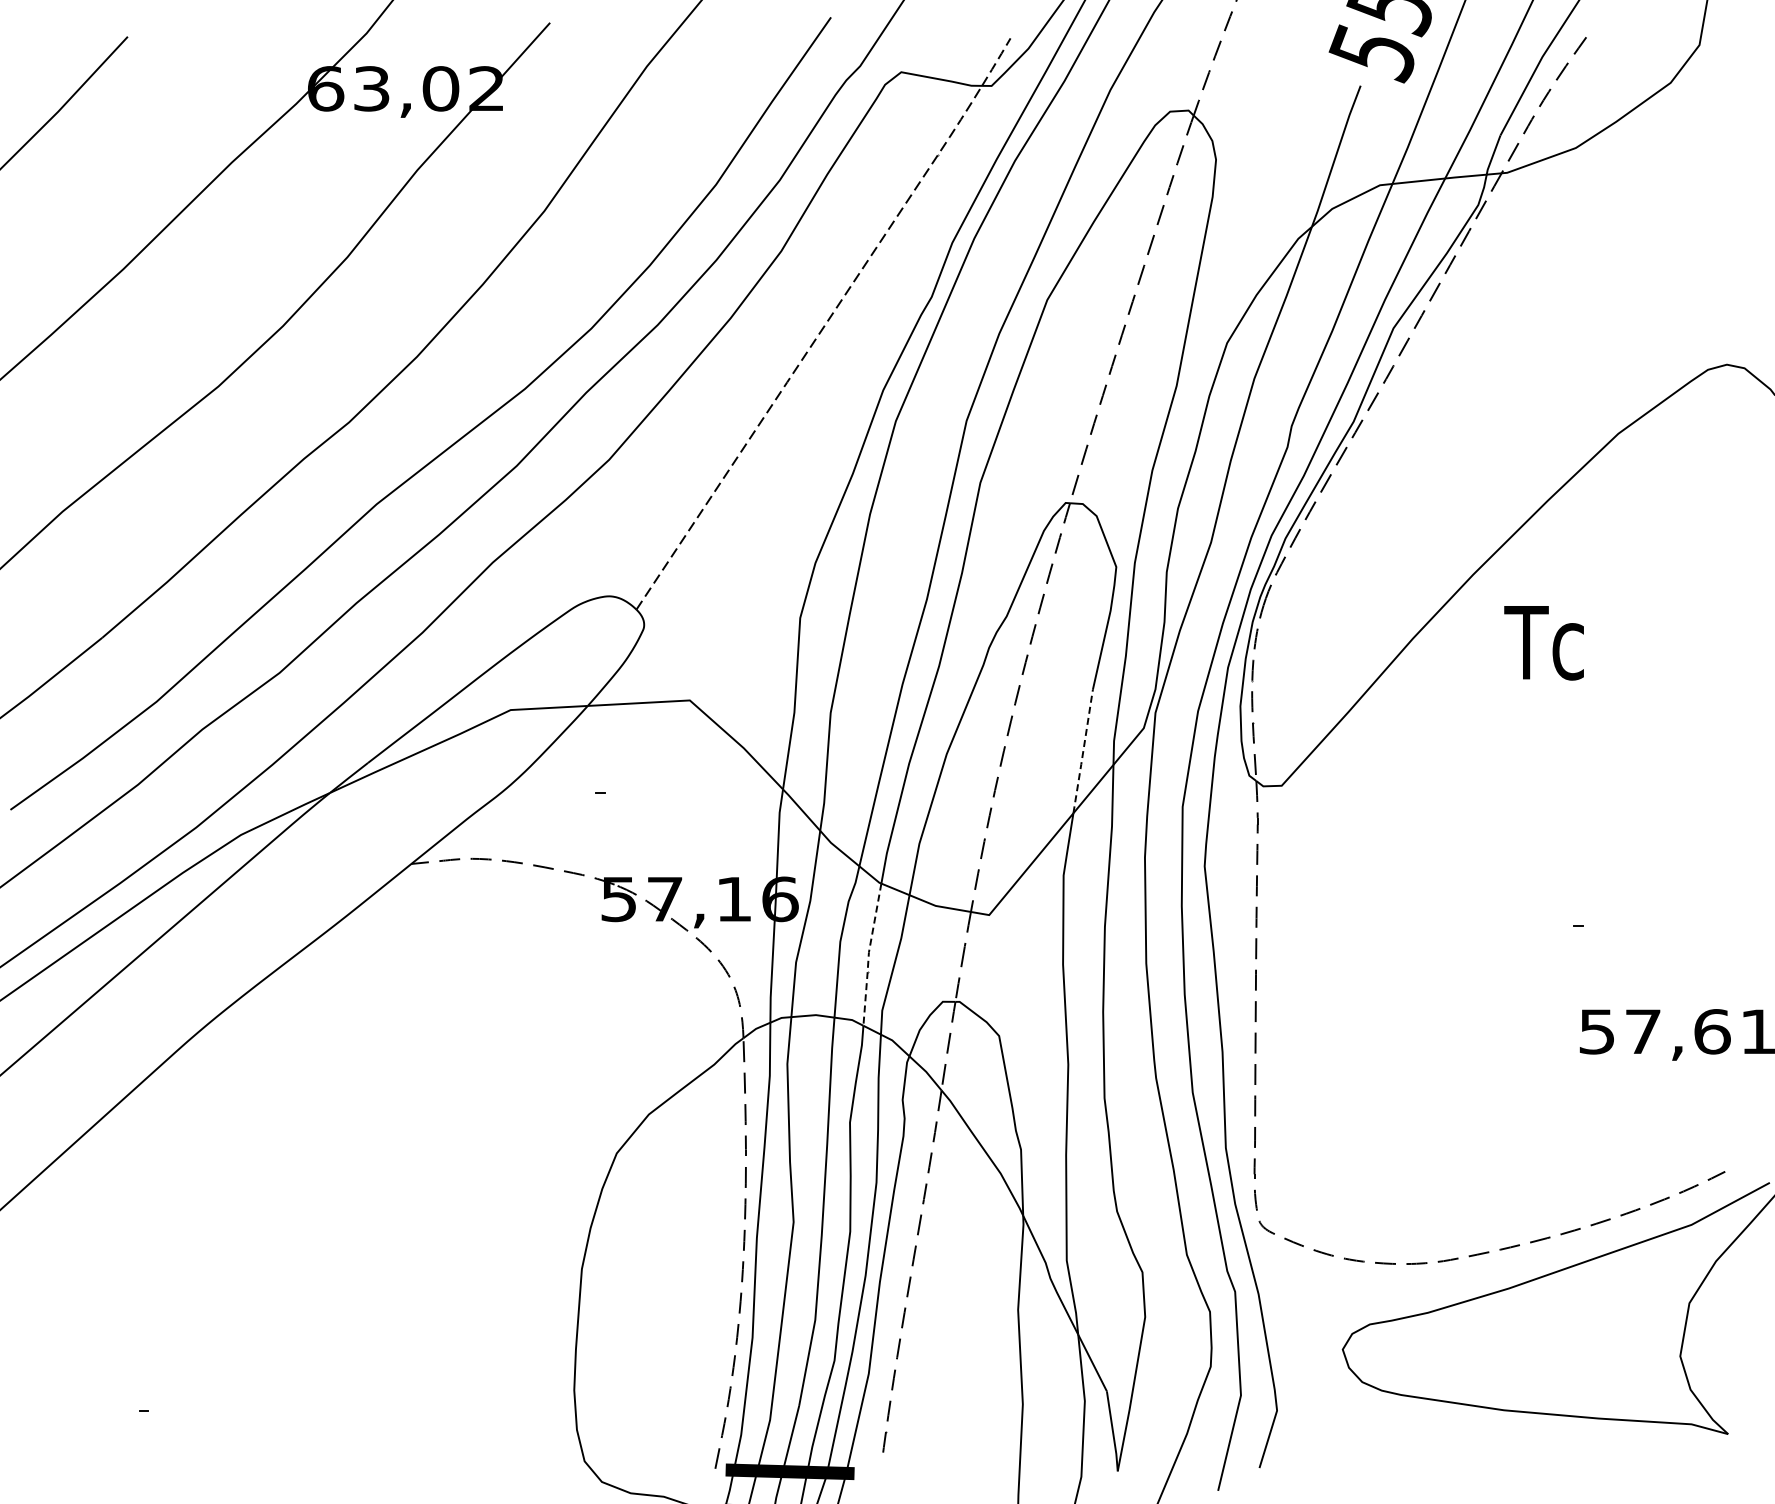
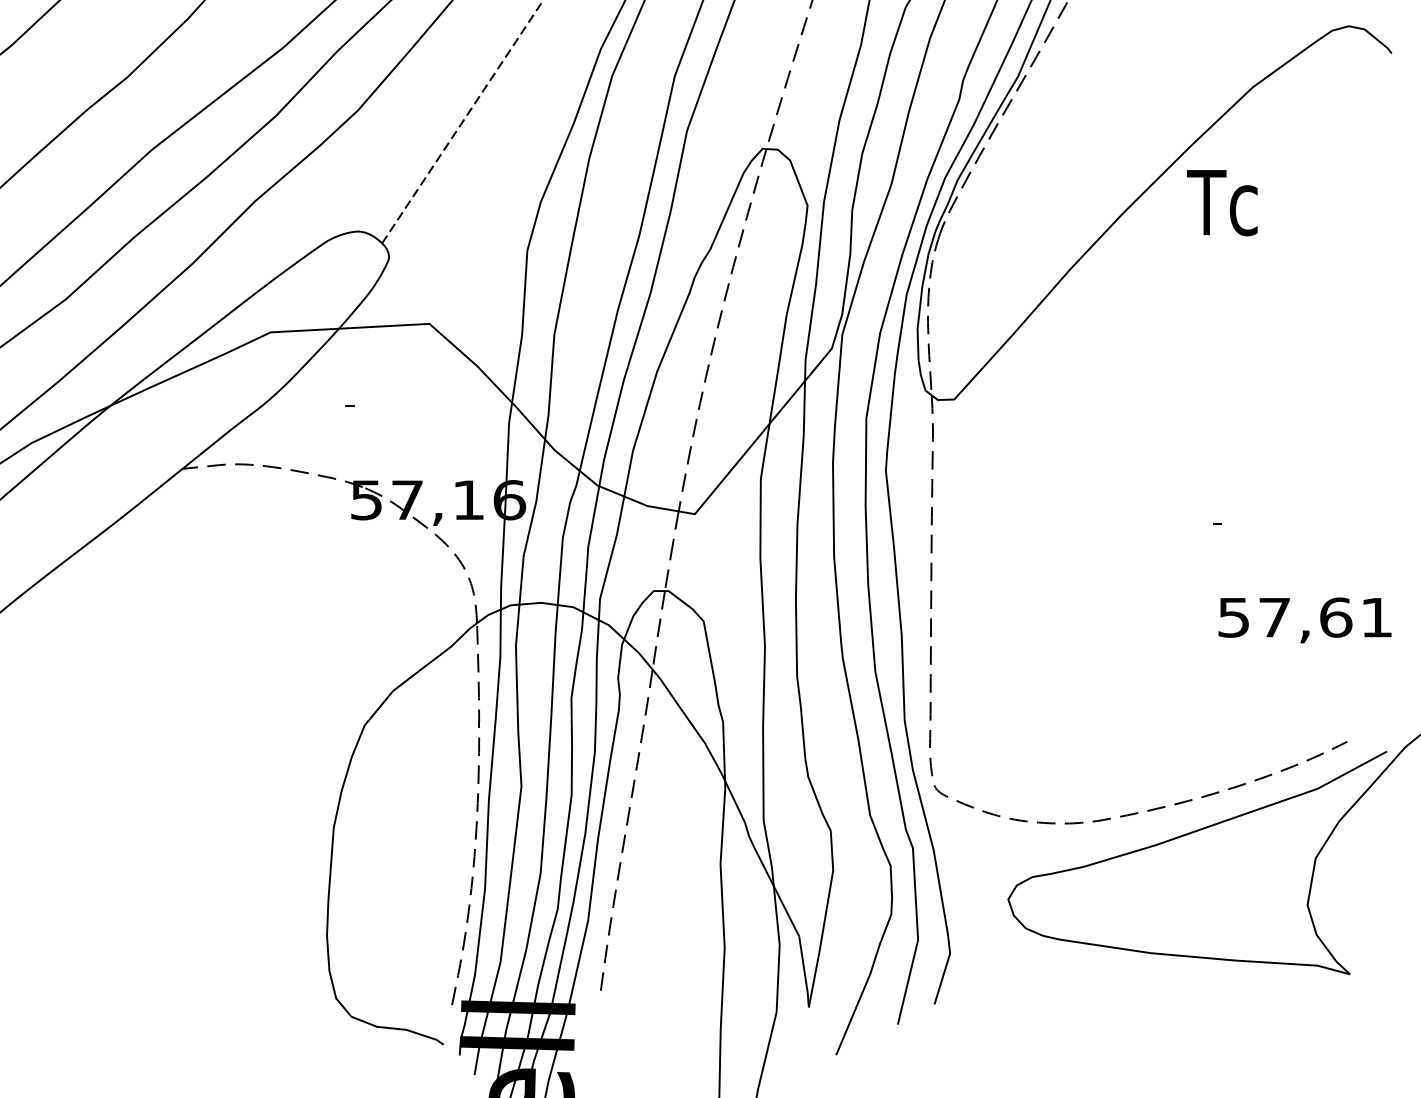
text: (1543, 643) -> (1221, 203), moved
line: (1083, 751) -> (778, 369), dashed -> solid
line: (868, 954) -> (587, 549), dashed -> solid

